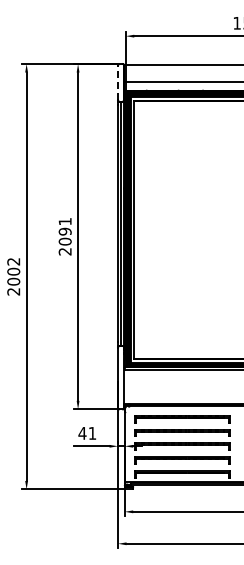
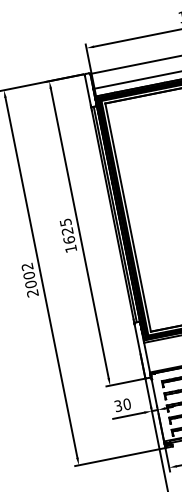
line: (118, 82) -> (88, 90), dashed -> solid
text: (64, 236) -> (67, 235), 2091 -> 1625
text: (87, 432) -> (122, 404), 41 -> 30

